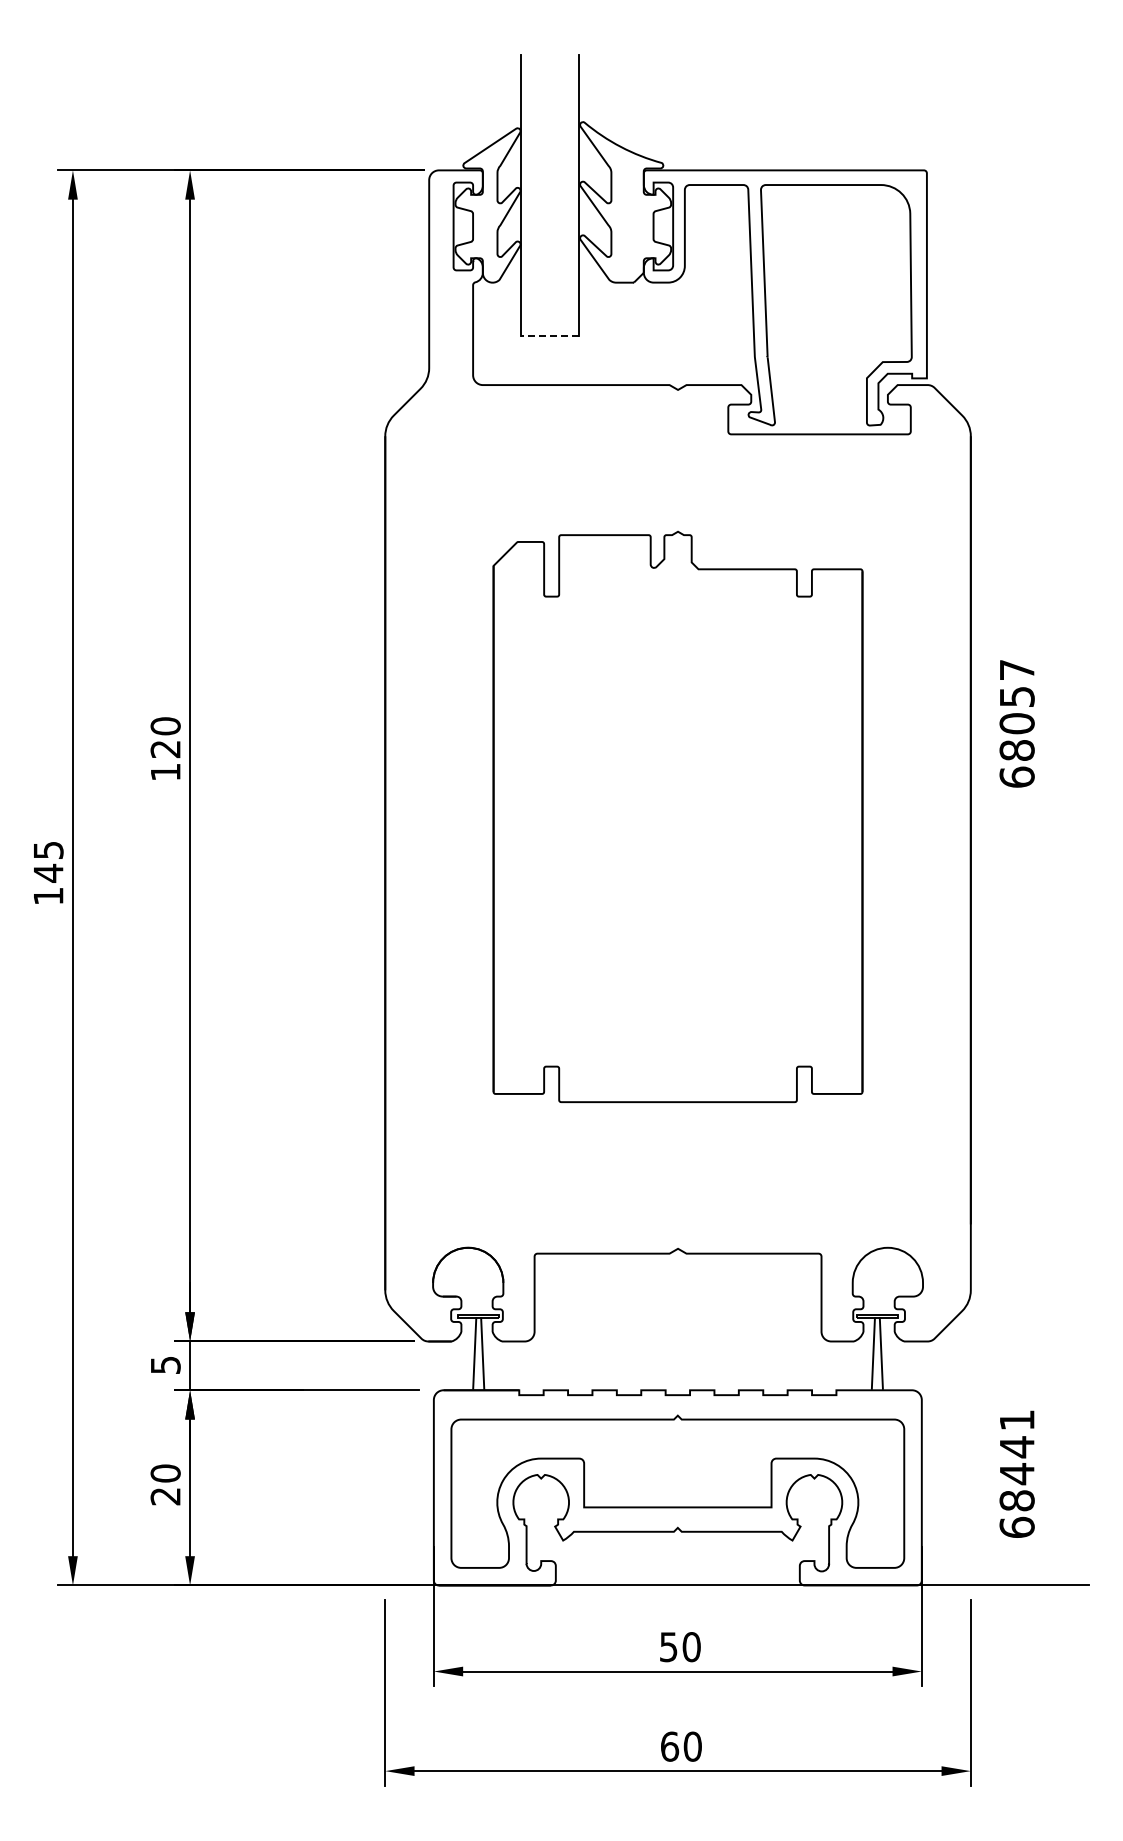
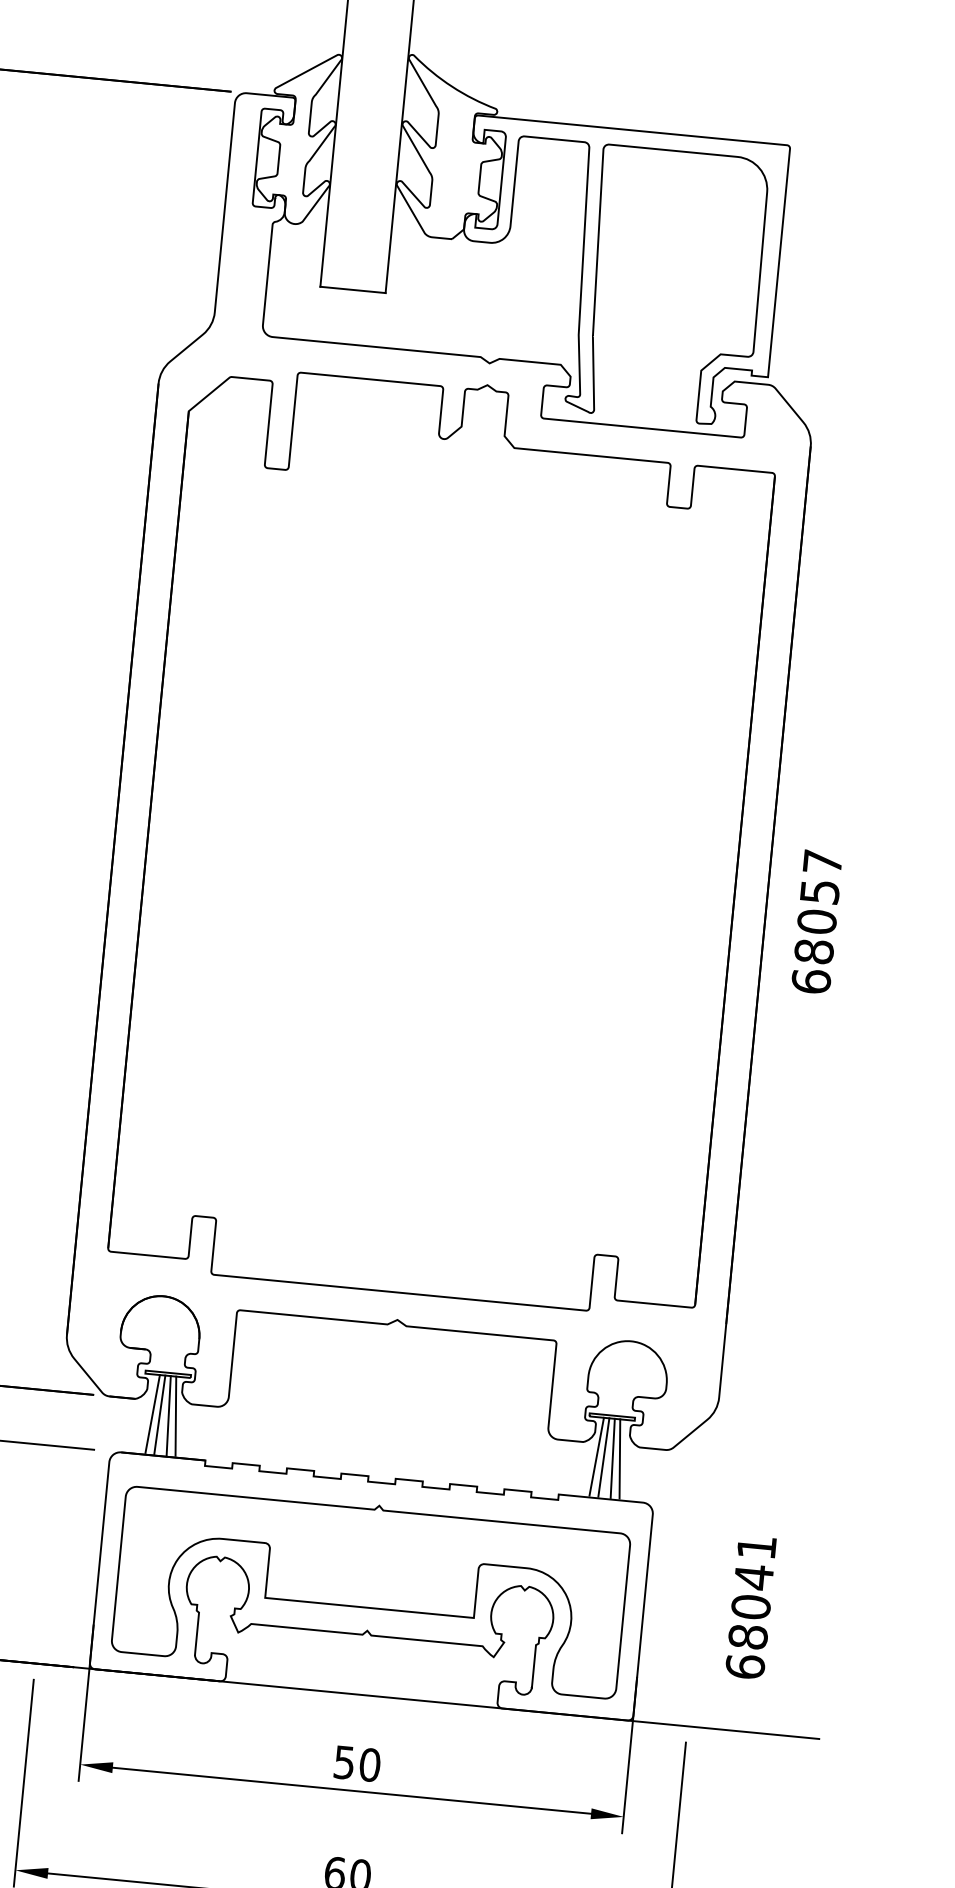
line: (549, 336) -> (352, 290), dashed -> solid
text: (1016, 723) -> (816, 921), moved
part: (677, 816) -> (443, 838), size x1.43
line: (468, 1353) -> (152, 1414), added
line: (489, 1353) -> (176, 1416), added
line: (866, 1353) -> (596, 1456), added
line: (887, 1353) -> (619, 1459), added
text: (1016, 1474) -> (750, 1607), 68441 -> 68041

